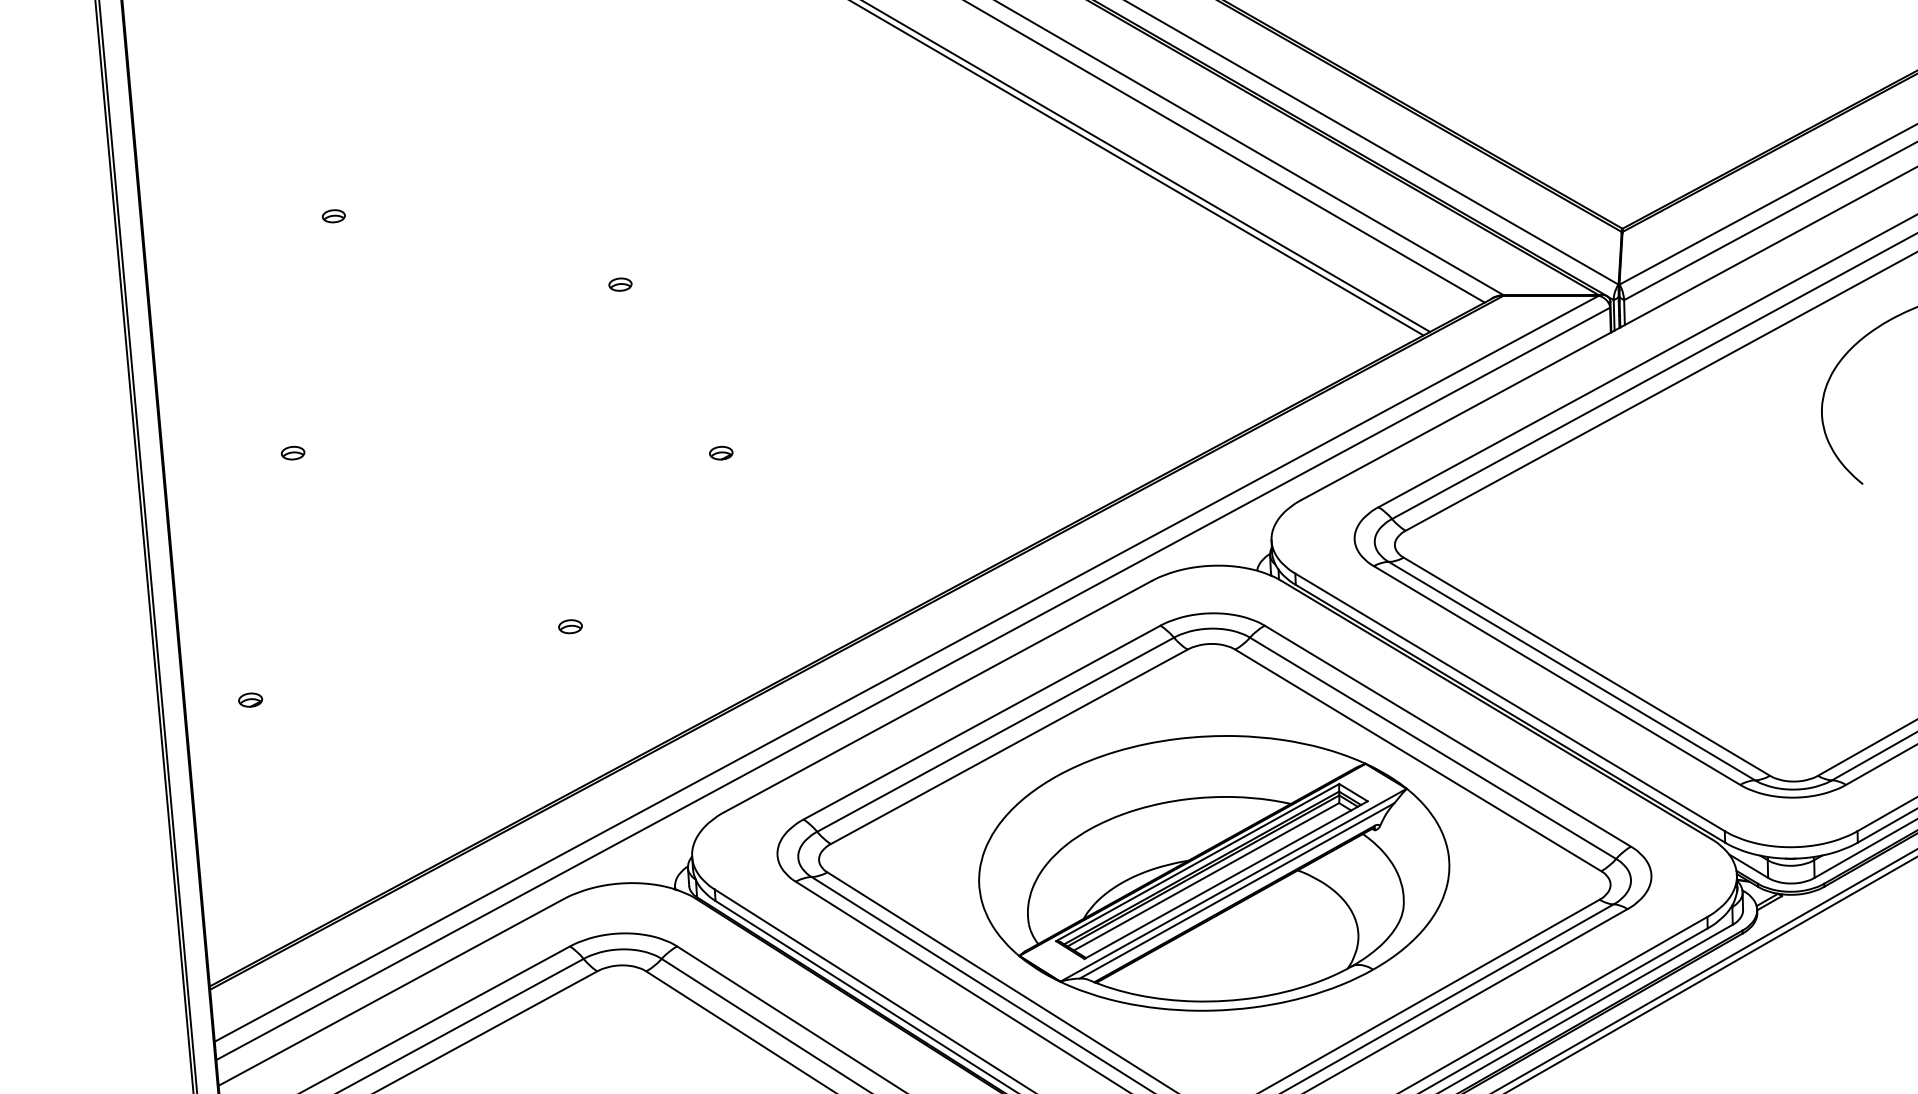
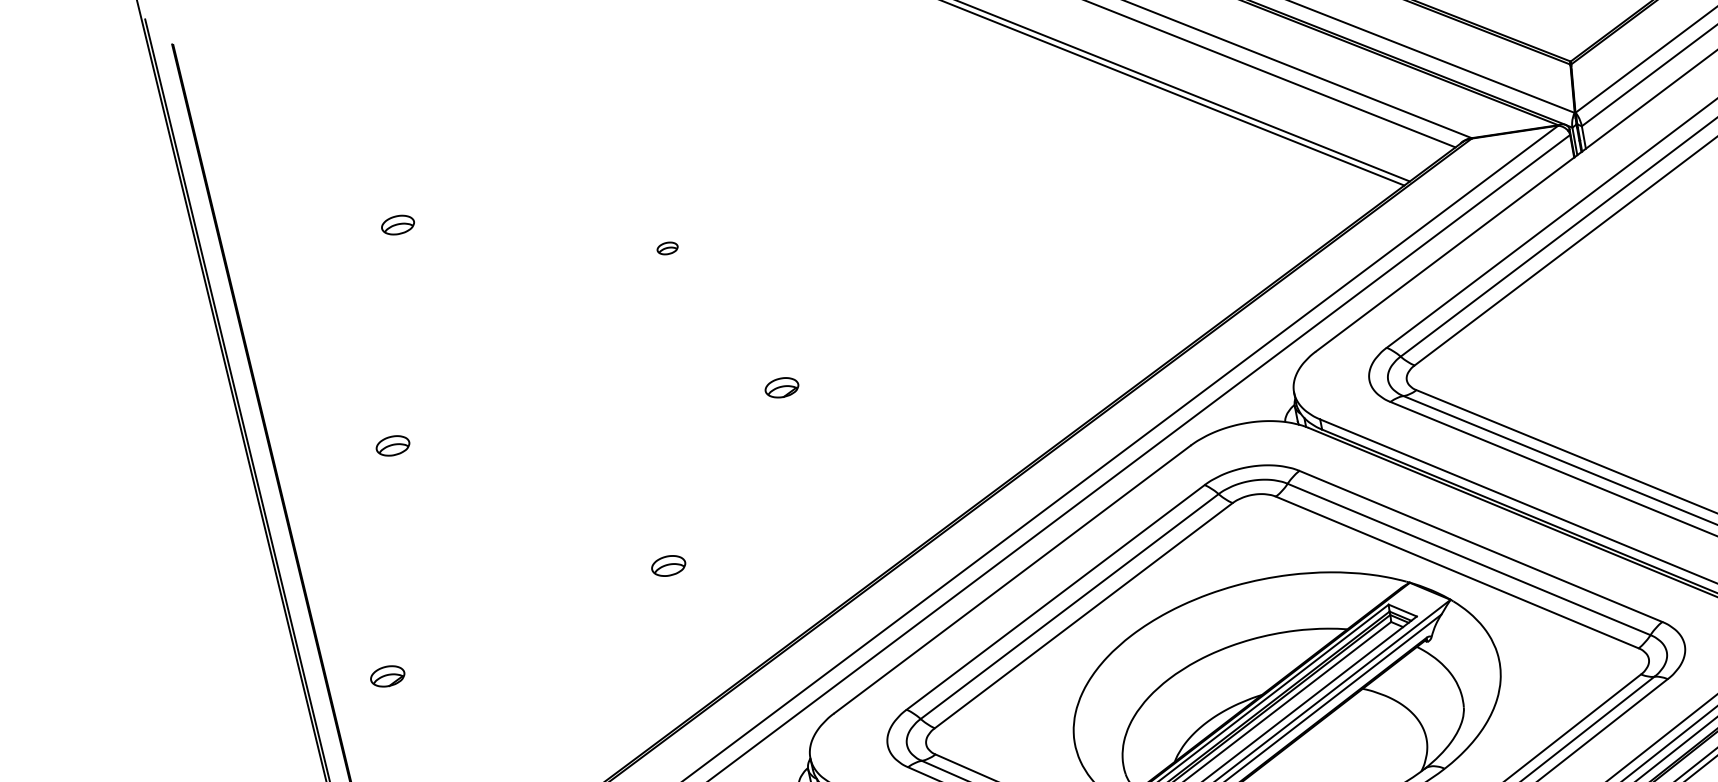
part: (333, 216) -> (397, 225), size x1.6
part: (292, 453) -> (392, 446), size x1.6
part: (721, 453) -> (782, 388), size x1.6
part: (570, 626) -> (668, 565), size x1.6
part: (250, 699) -> (387, 675), size x1.6

